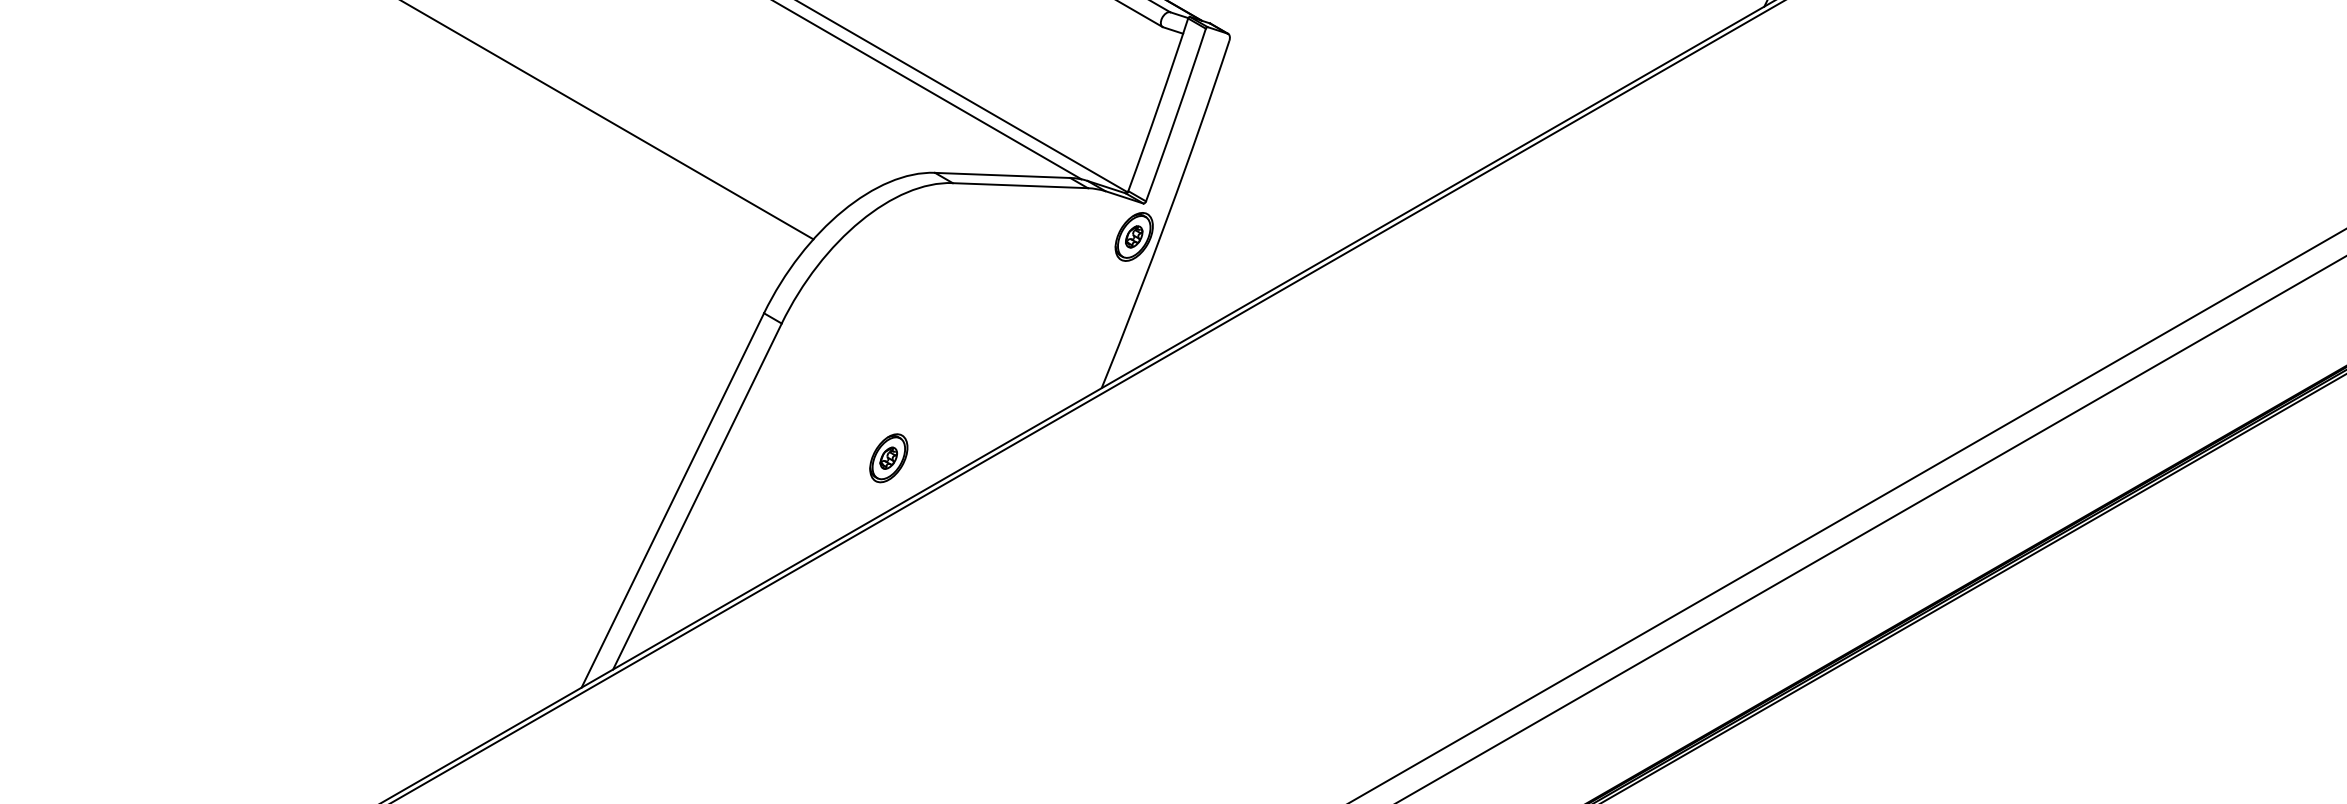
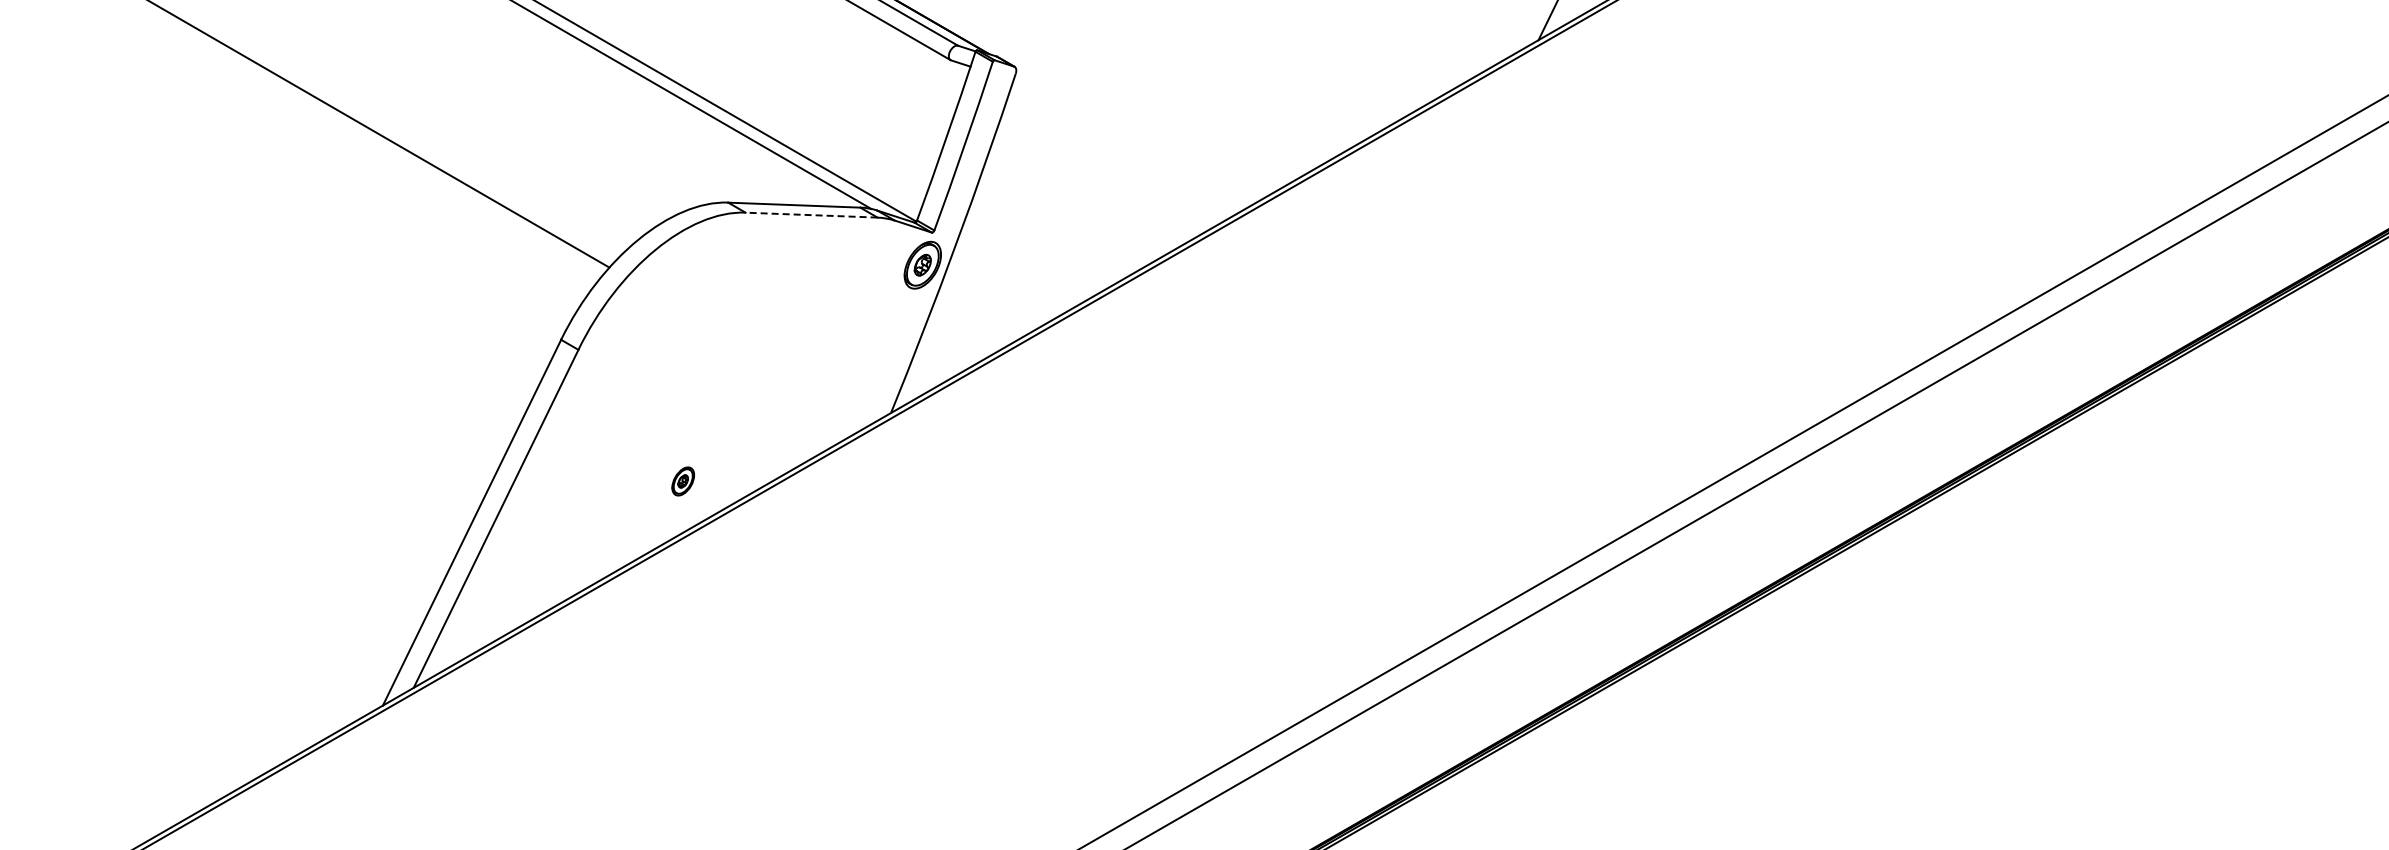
line: (1020, 186) -> (811, 215), solid -> dashed
part: (889, 458) -> (683, 481), size x0.6

